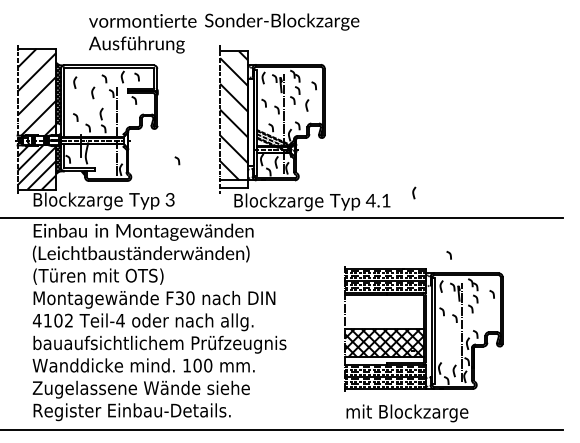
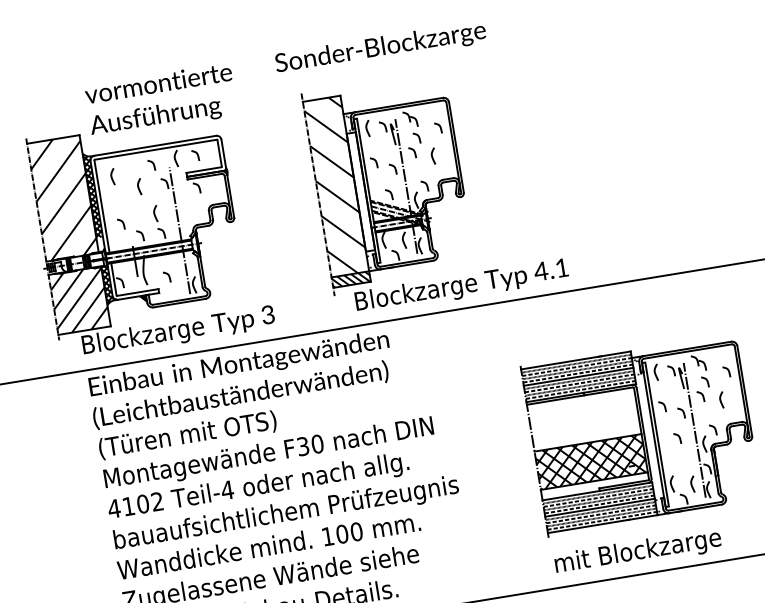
text: (142, 33) -> (160, 100), moved
curve: (177, 159) -> (167, 275), moved
hatch: (233, 184) -> (350, 279), added
curve: (414, 192) -> (722, 399), moved
curve: (449, 255) -> (678, 438), moved

